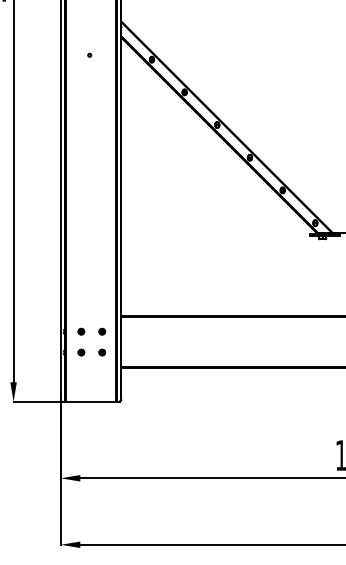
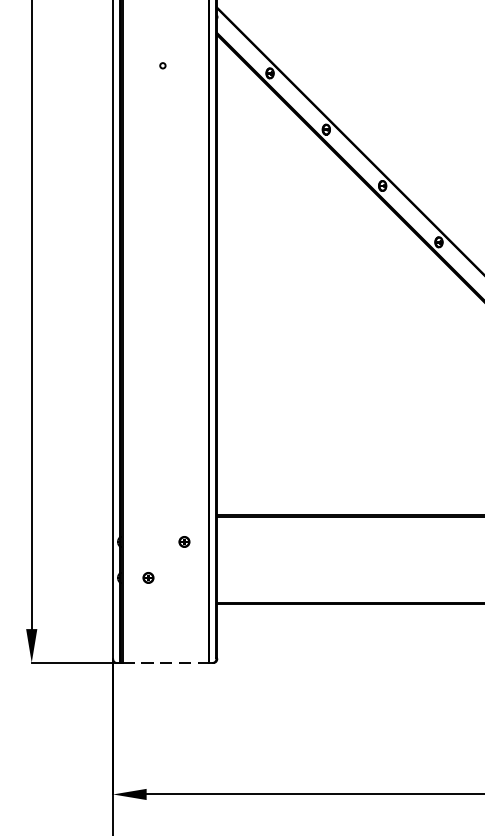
part: (81, 331) -> (148, 541), removed
part: (102, 352) -> (184, 577), removed
line: (91, 401) -> (165, 662), solid -> dashed

